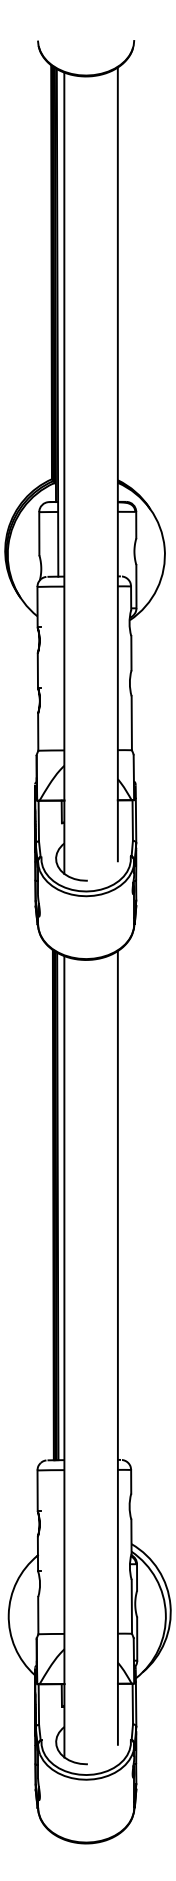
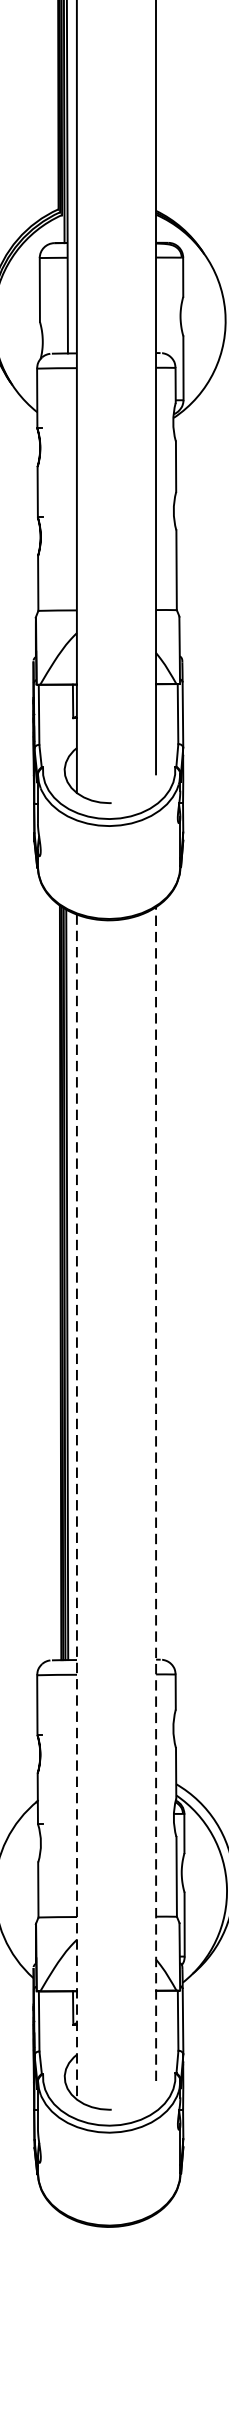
line: (117, 1347) -> (155, 1493), solid -> dashed
line: (64, 1356) -> (77, 1506), solid -> dashed

